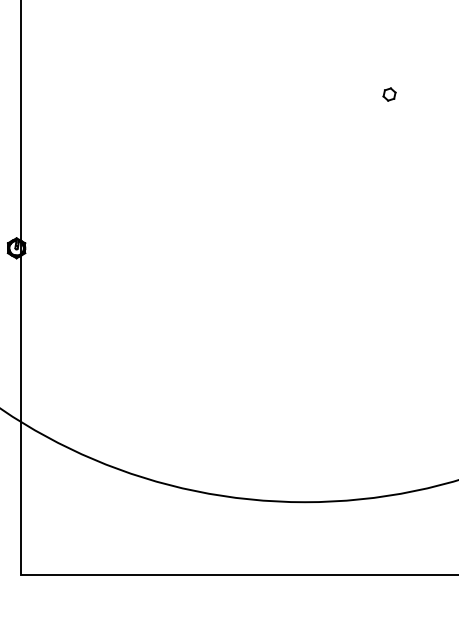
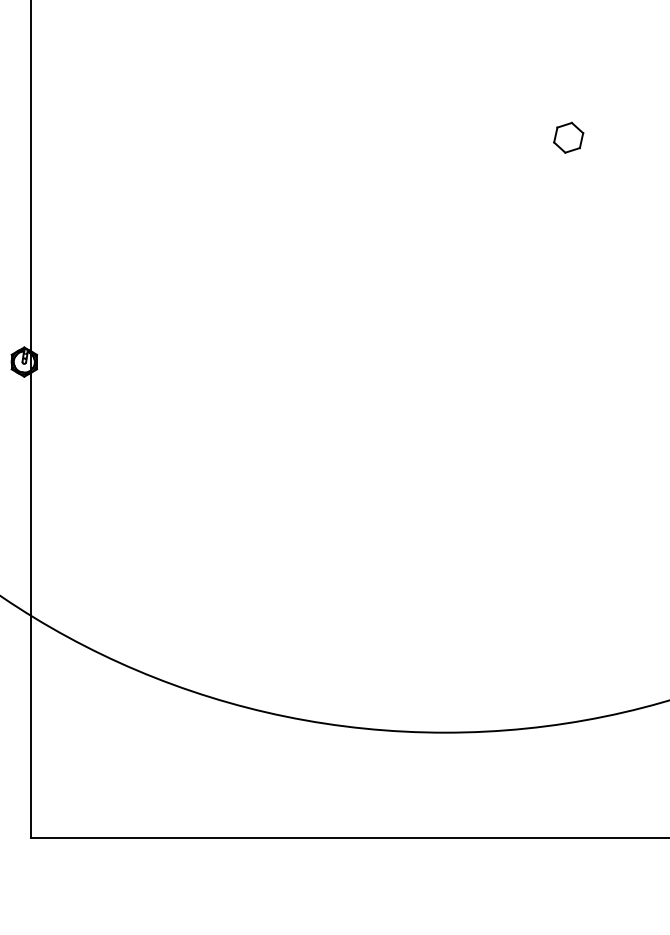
part: (389, 94) -> (568, 137), size x1.67

